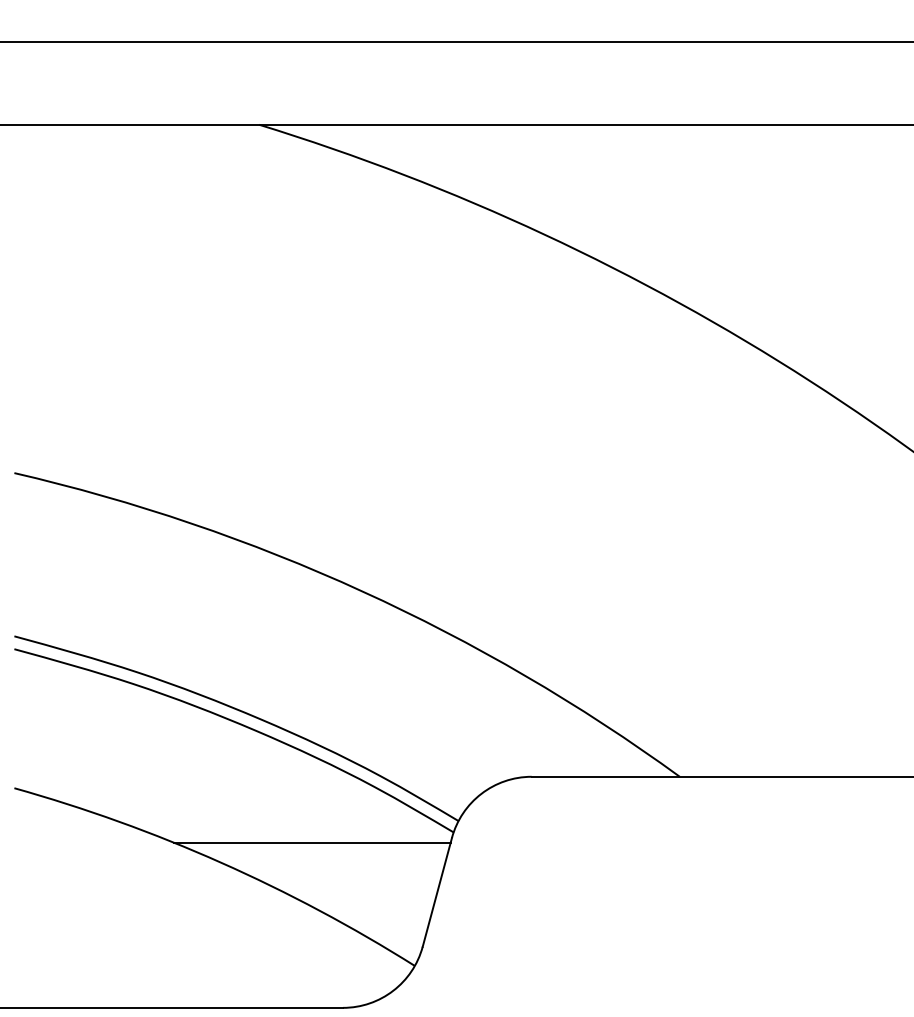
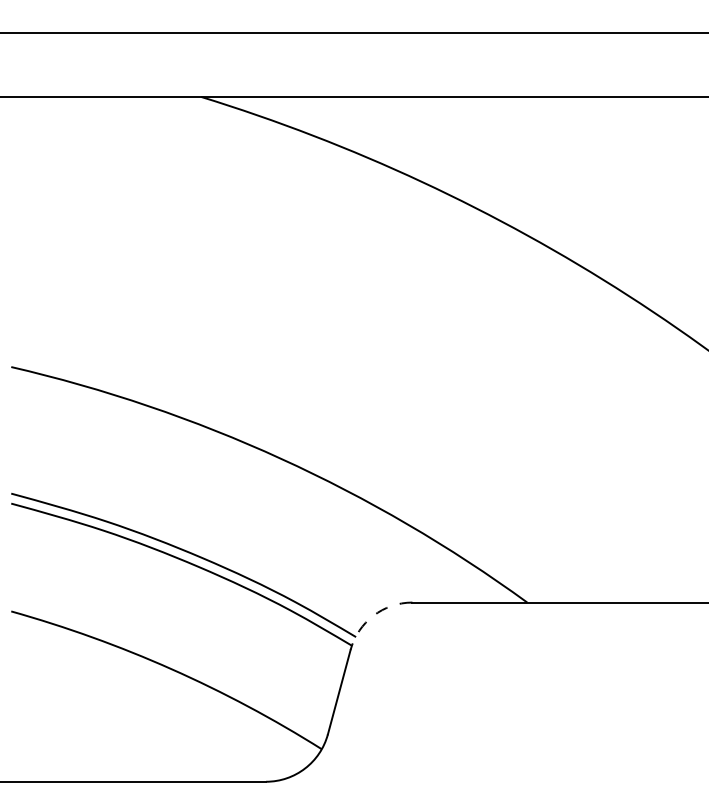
arc: (481, 793) -> (373, 615), solid -> dashed
line: (312, 842) -> (242, 653), removed

